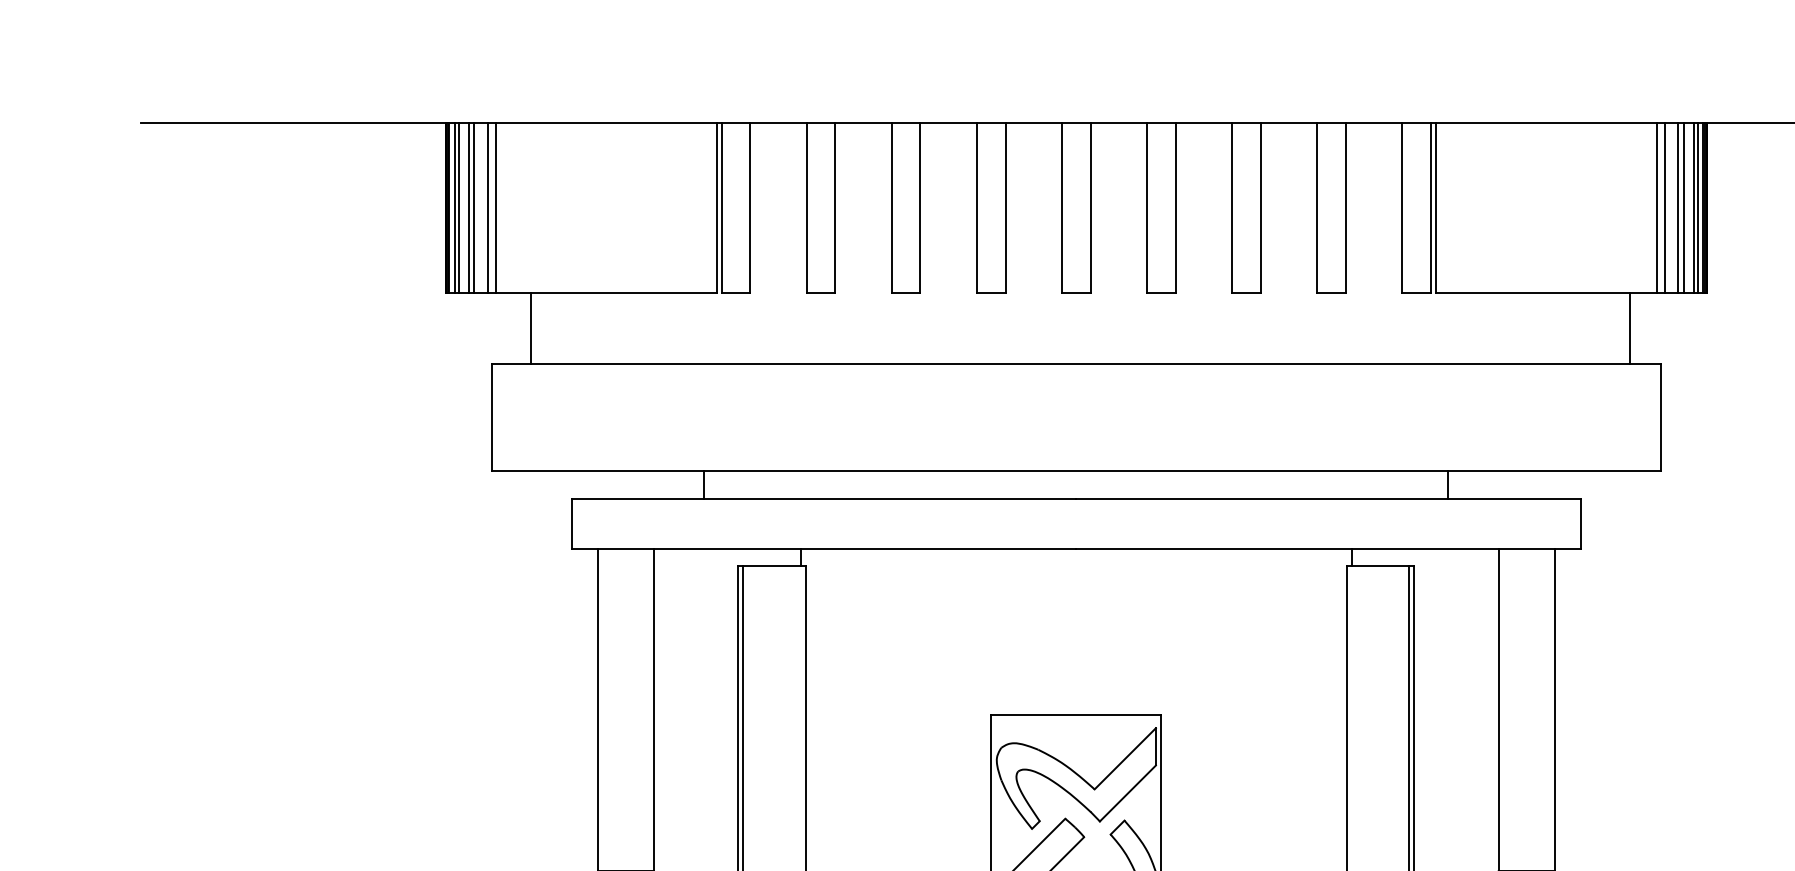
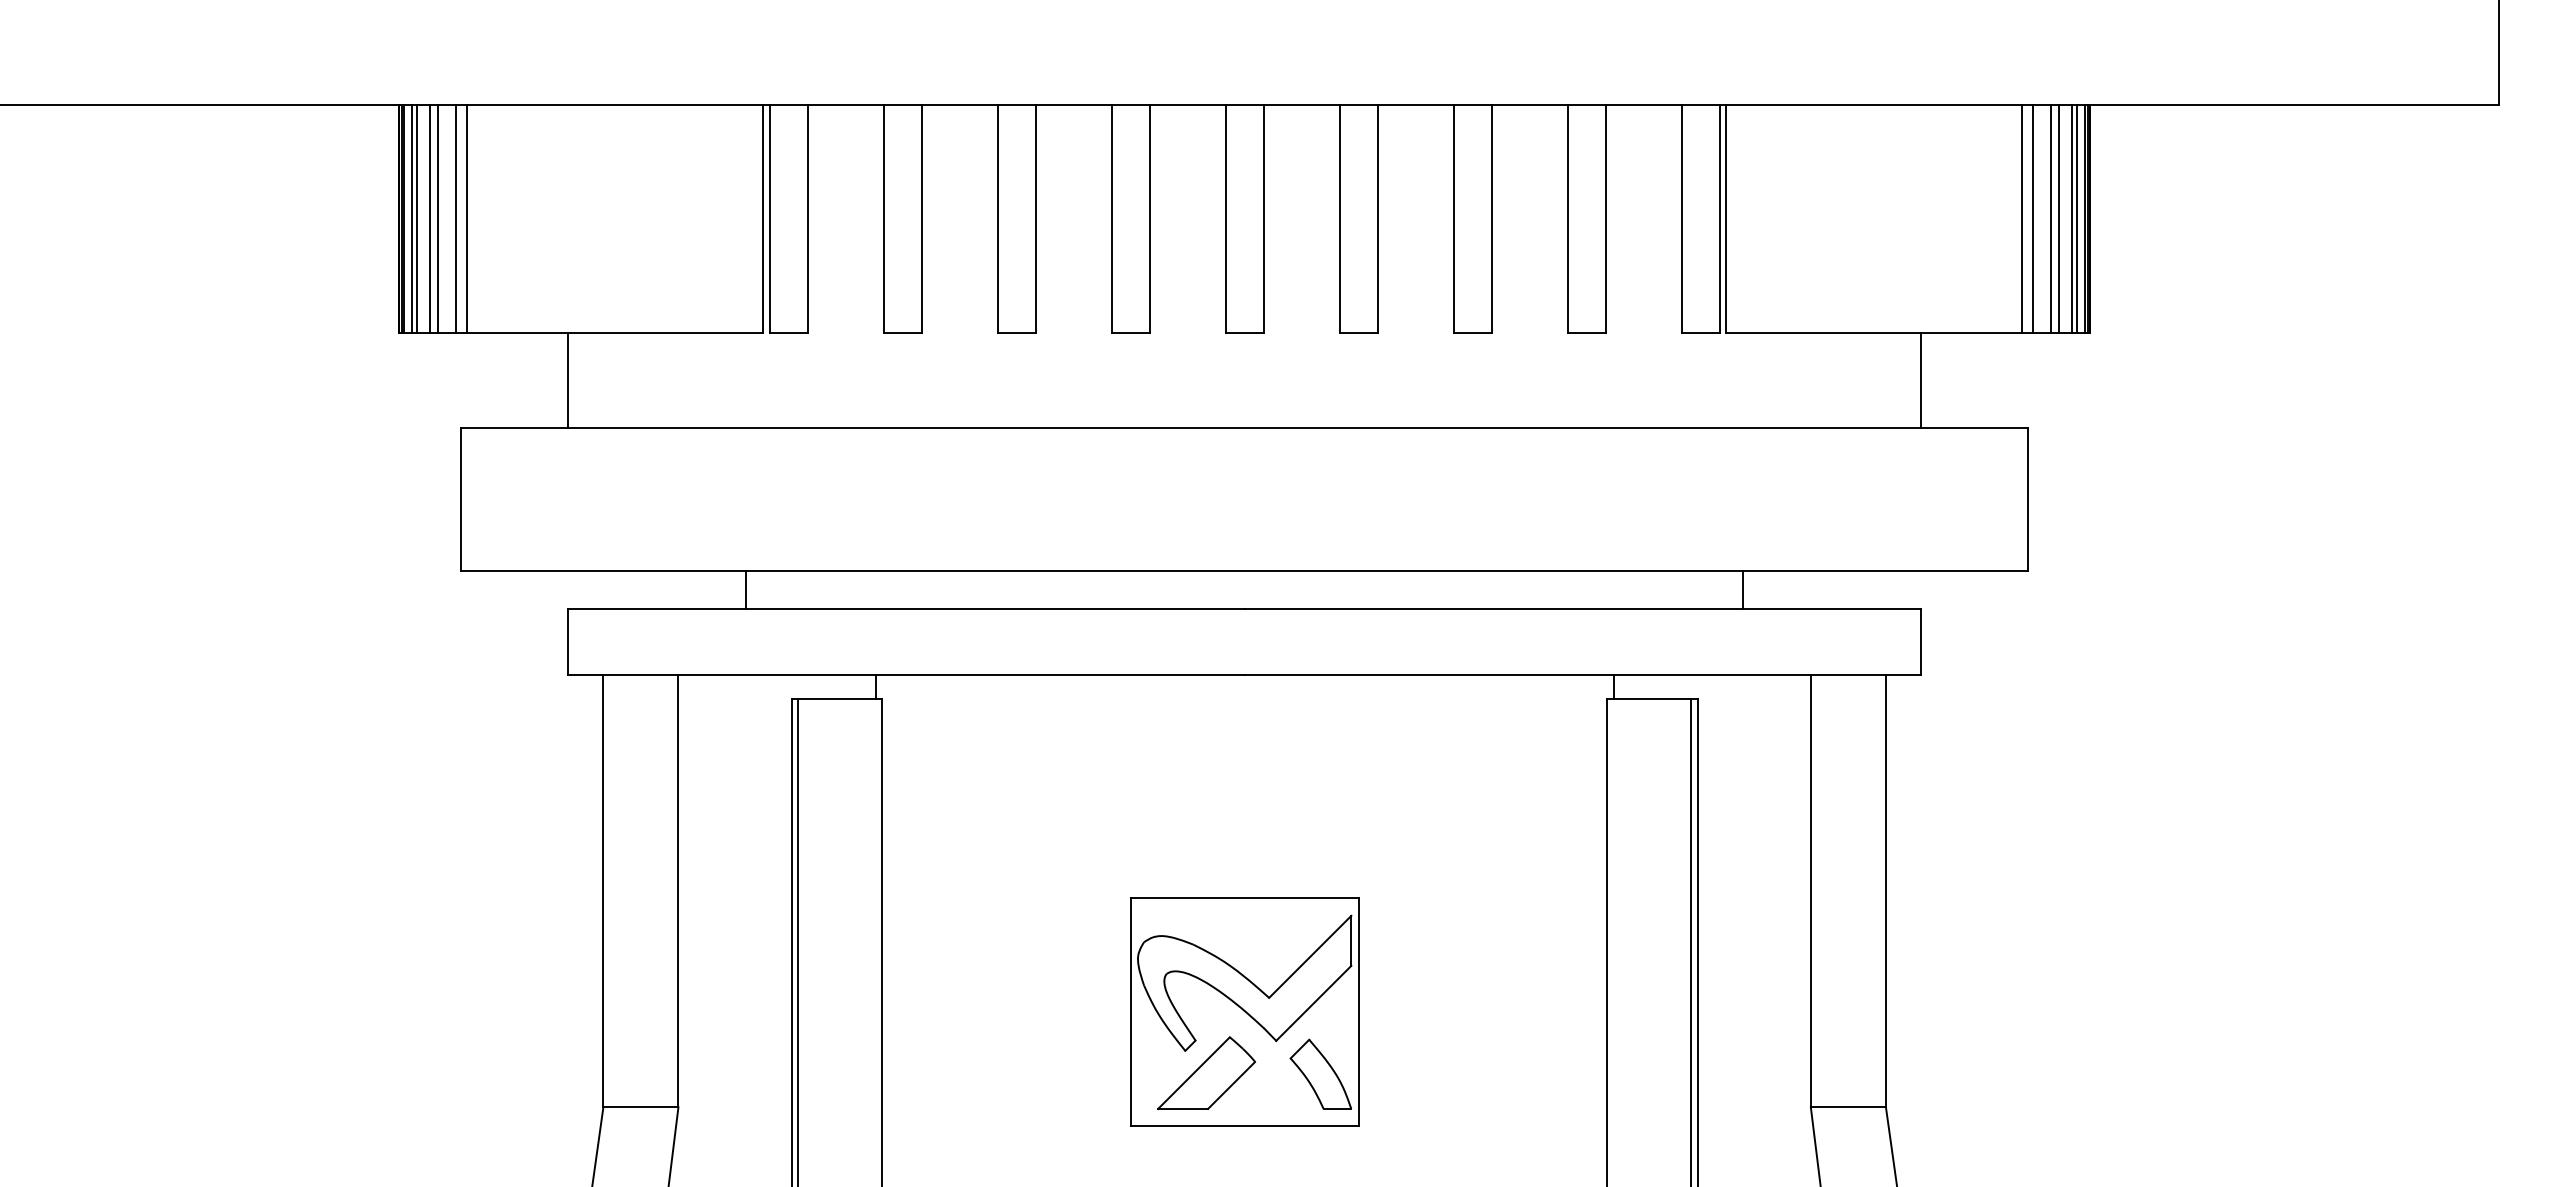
line: (530, 328) -> (568, 380), moved
line: (1630, 328) -> (1921, 380), moved

